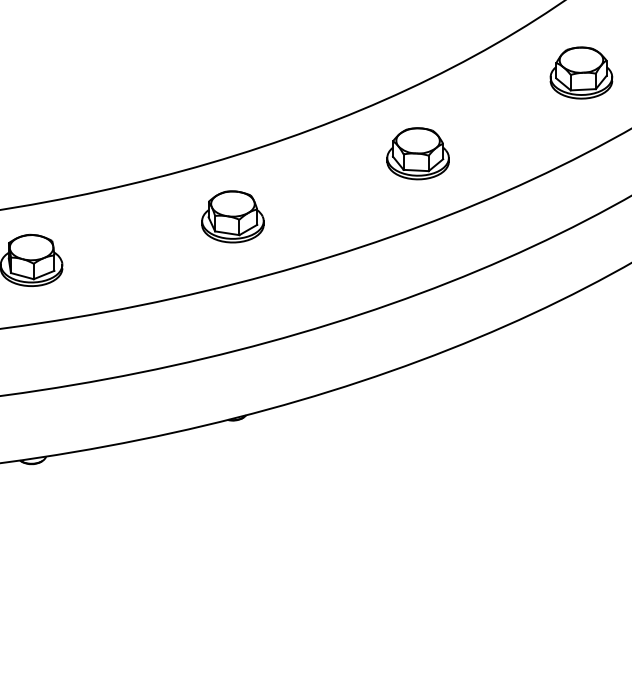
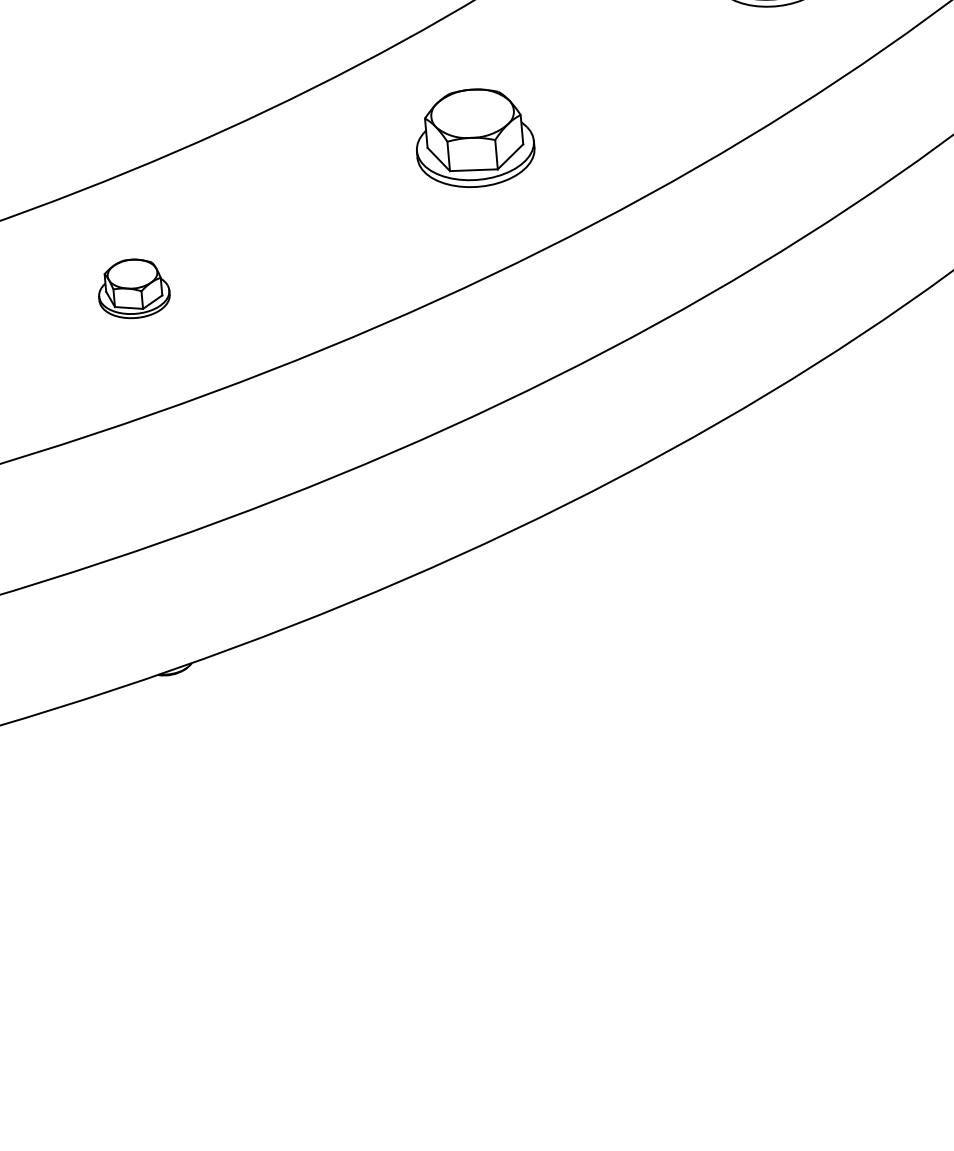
part: (232, 216) -> (132, 288), size x0.6

